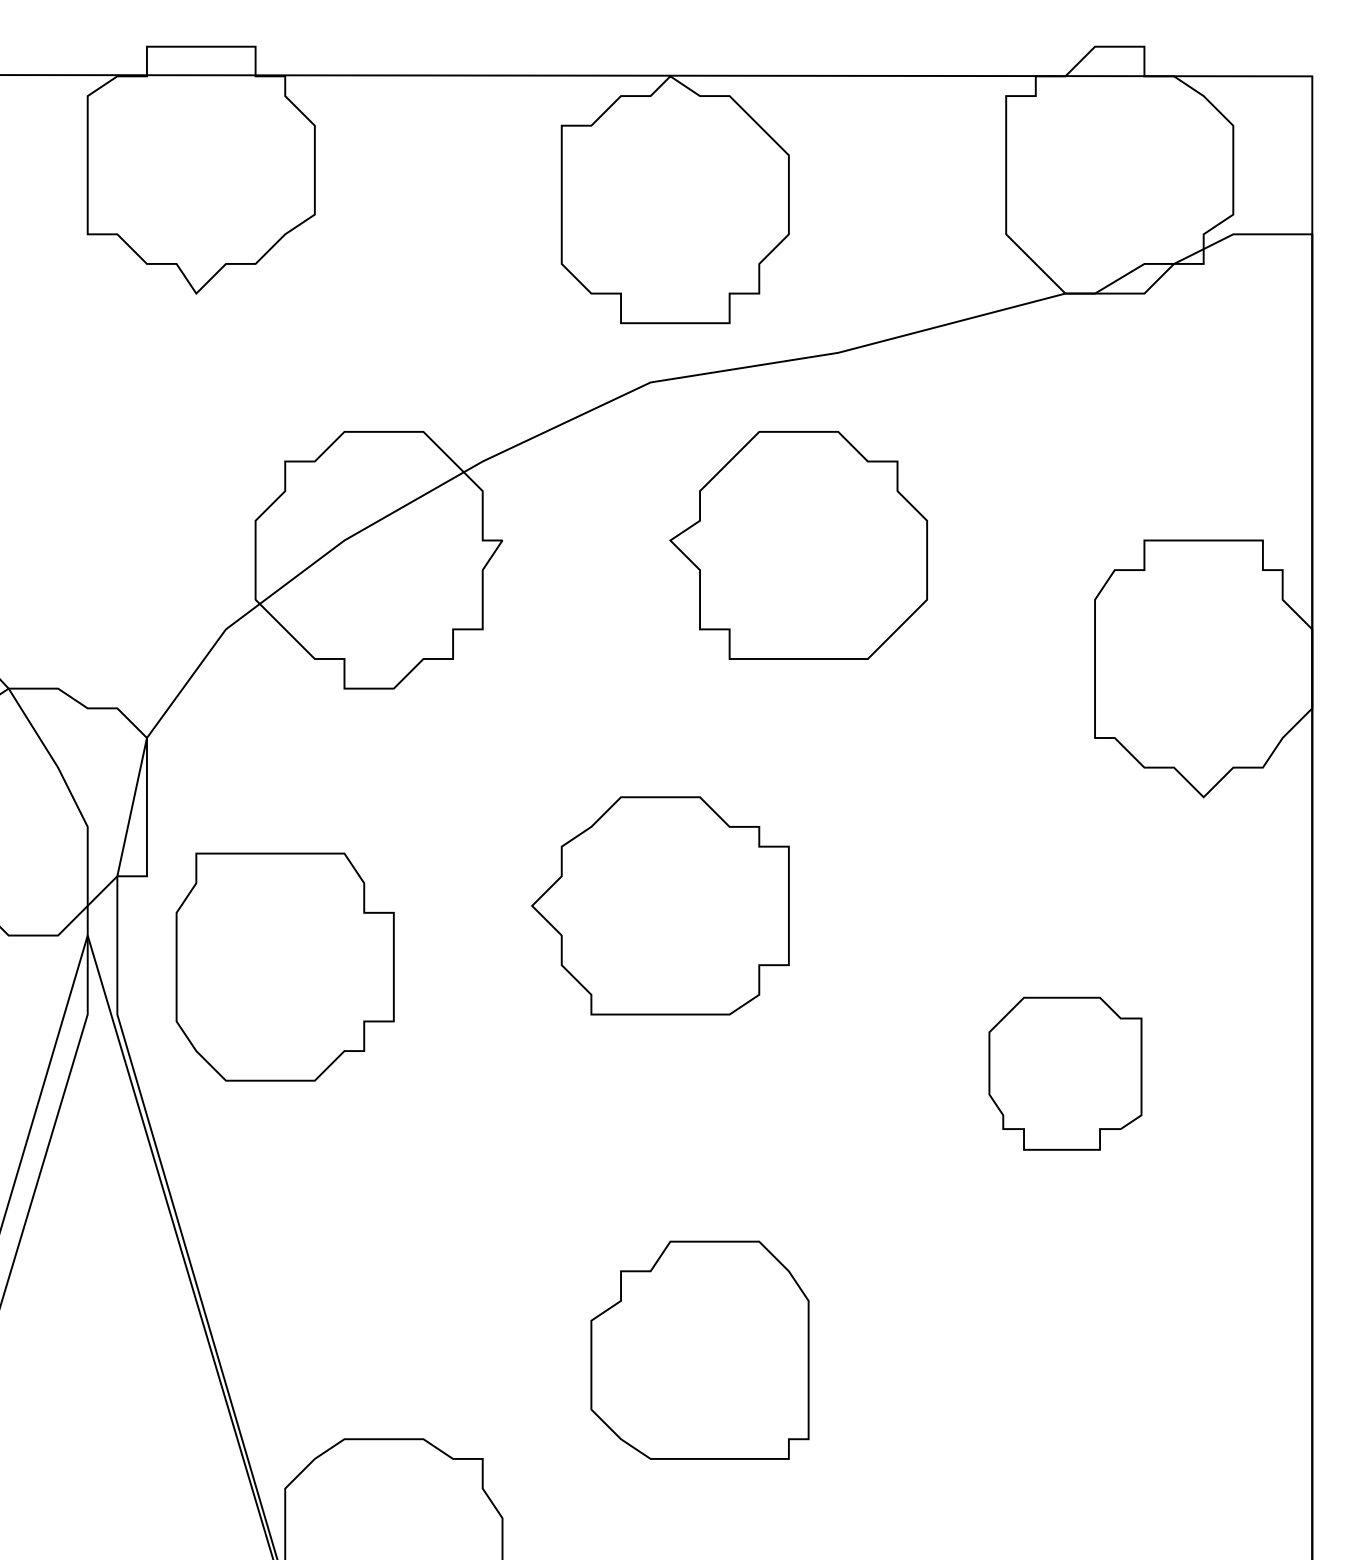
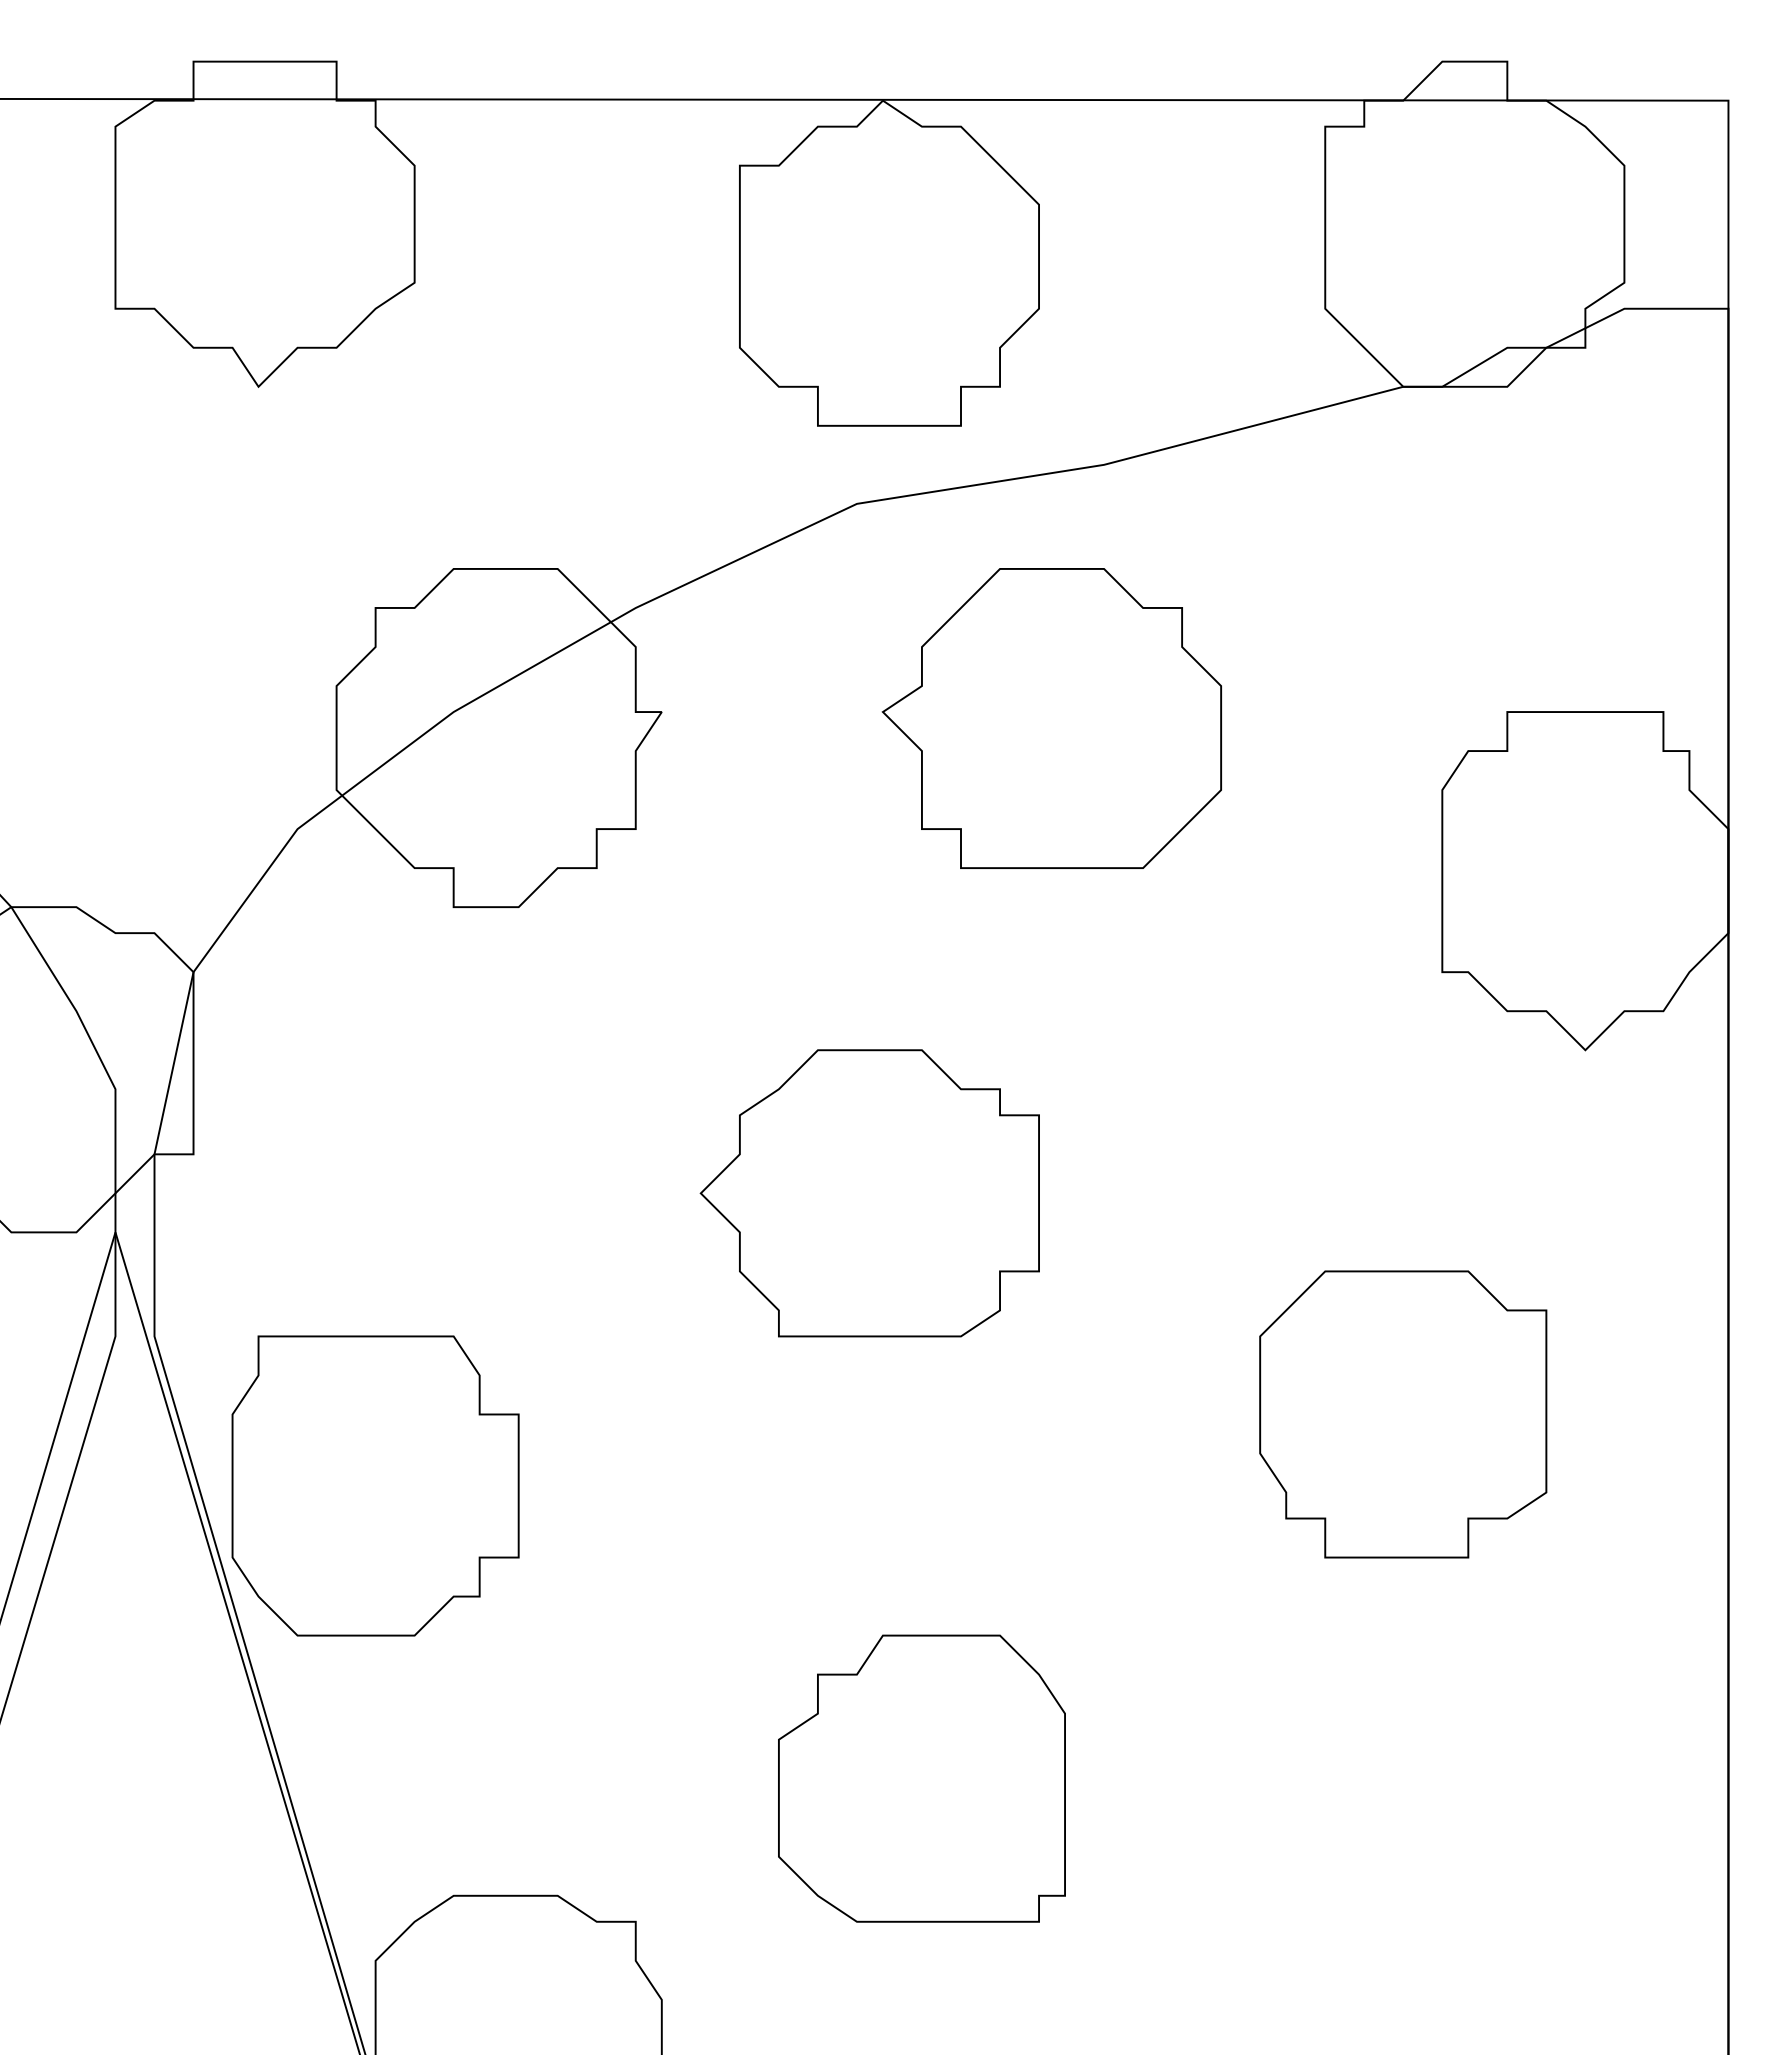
part: (285, 966) -> (375, 1485), moved
part: (1065, 1073) -> (1403, 1414), size x1.43

